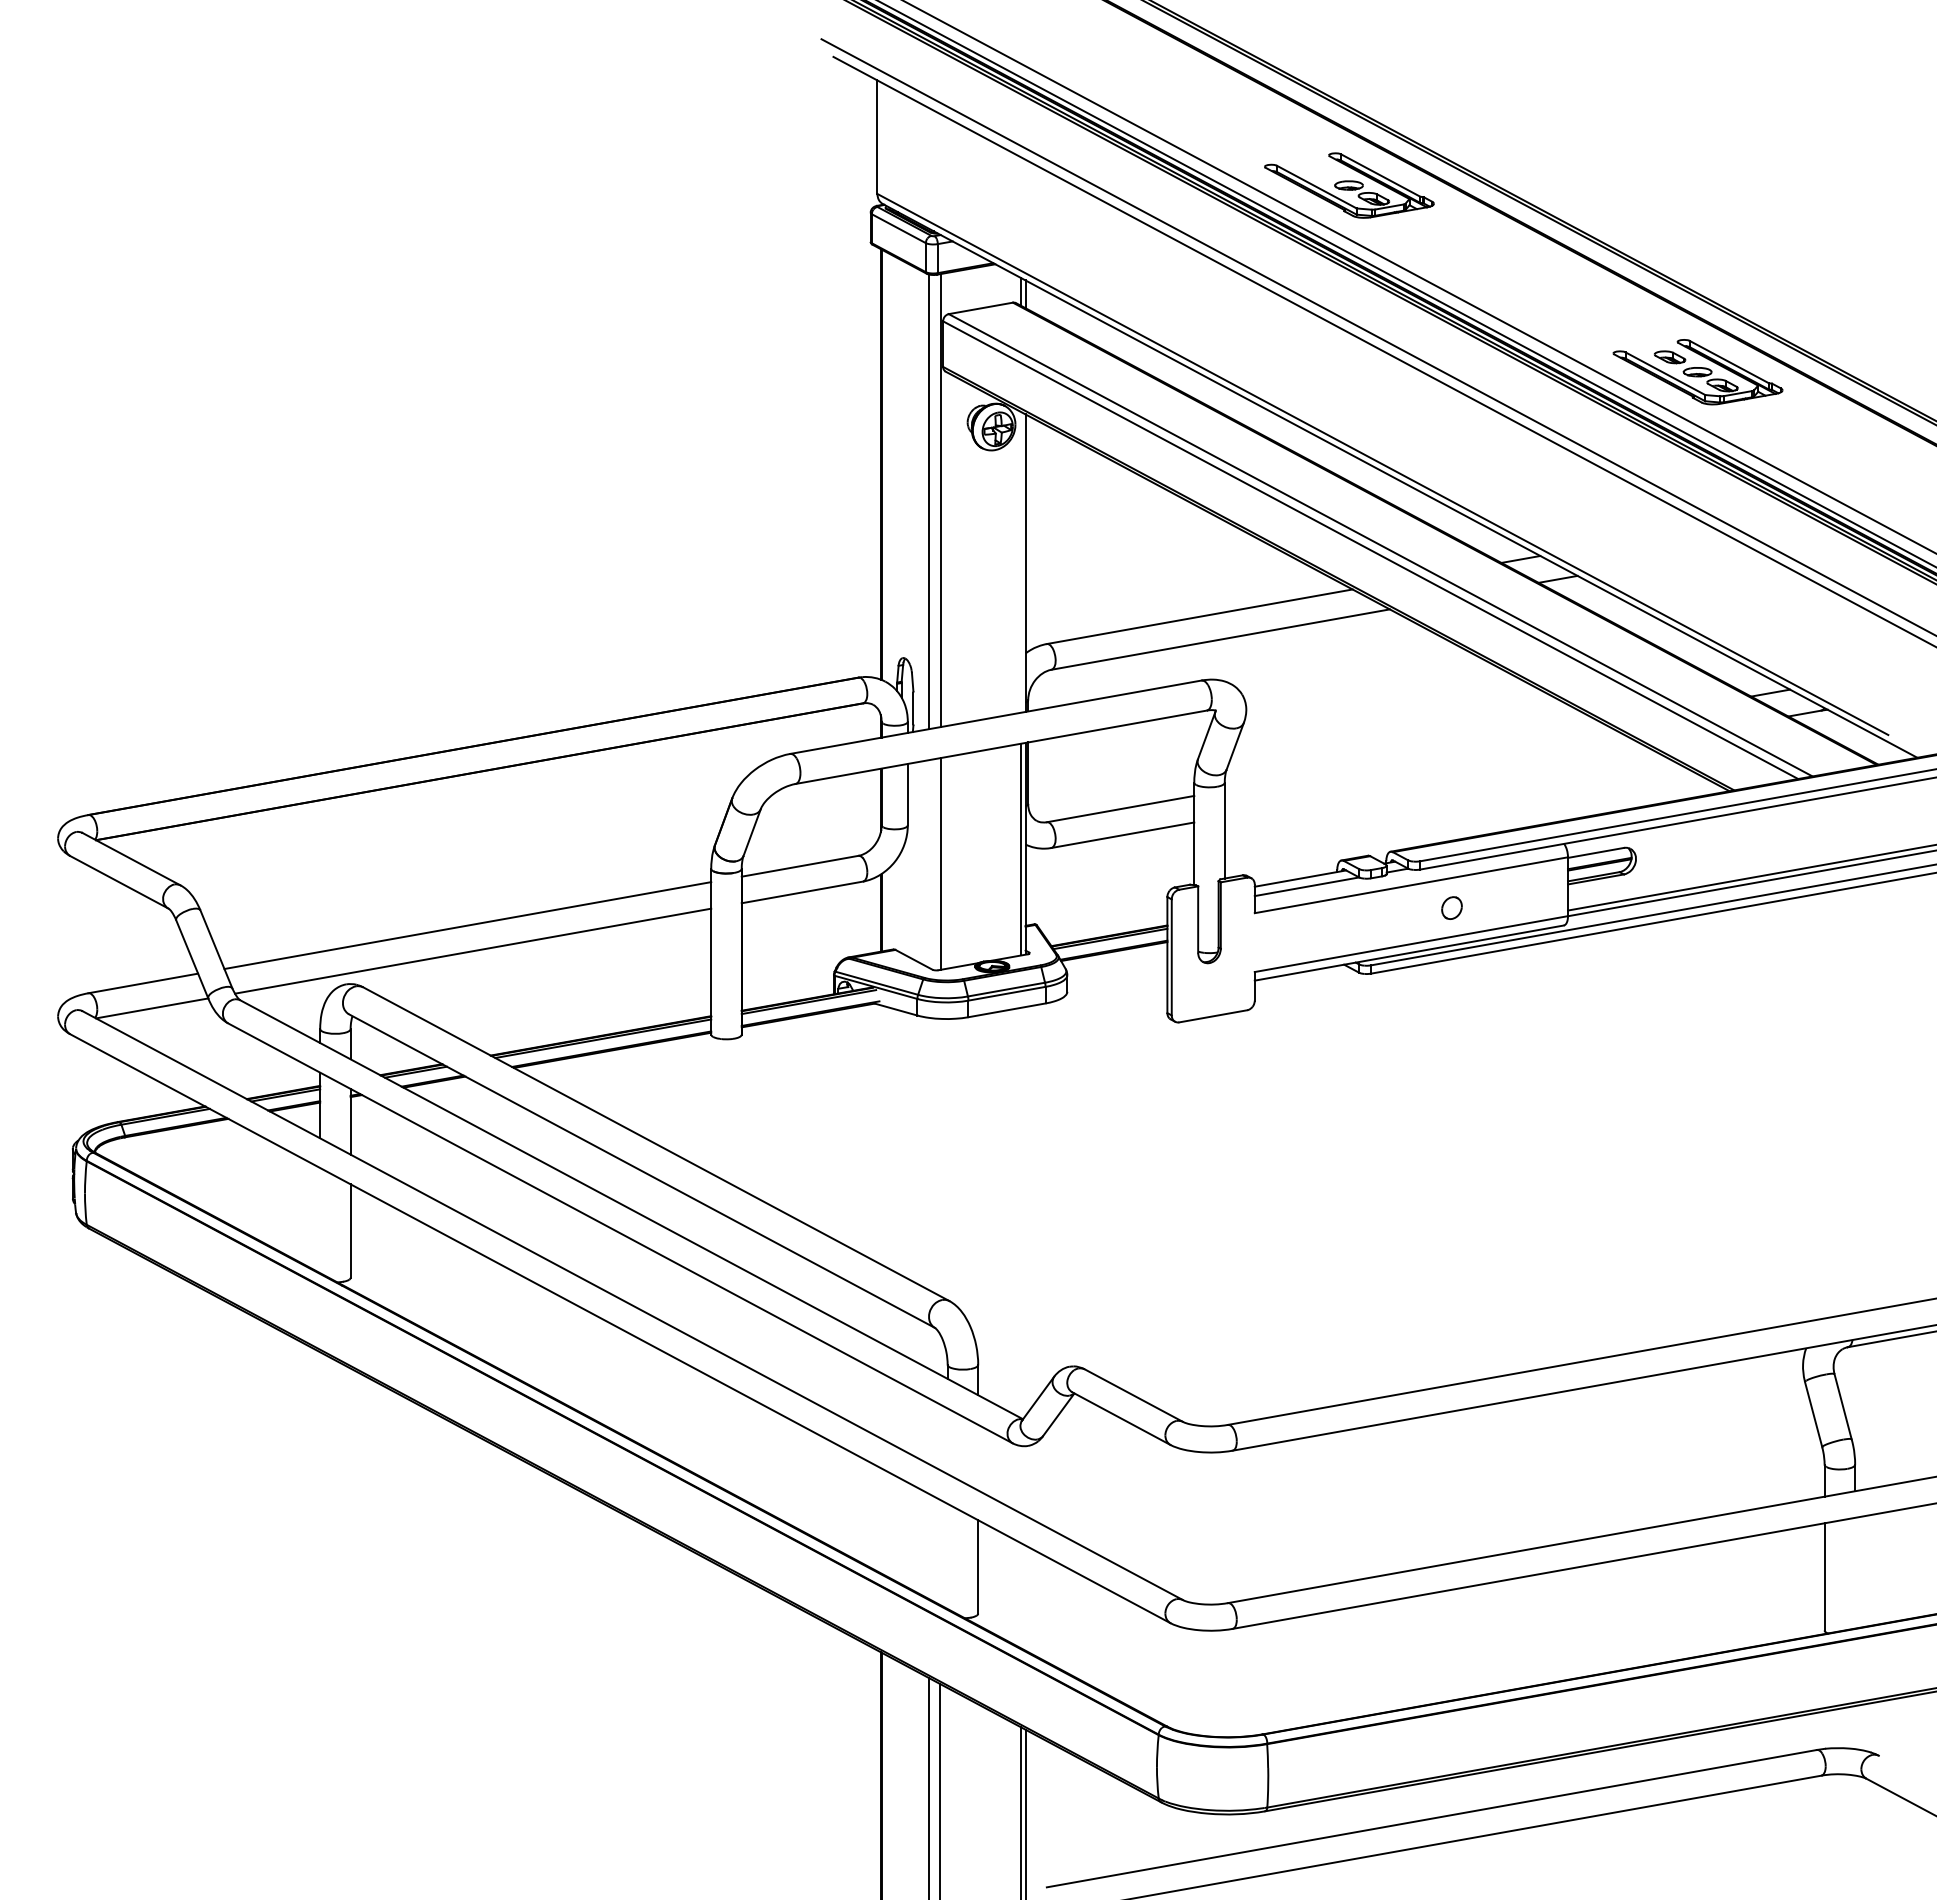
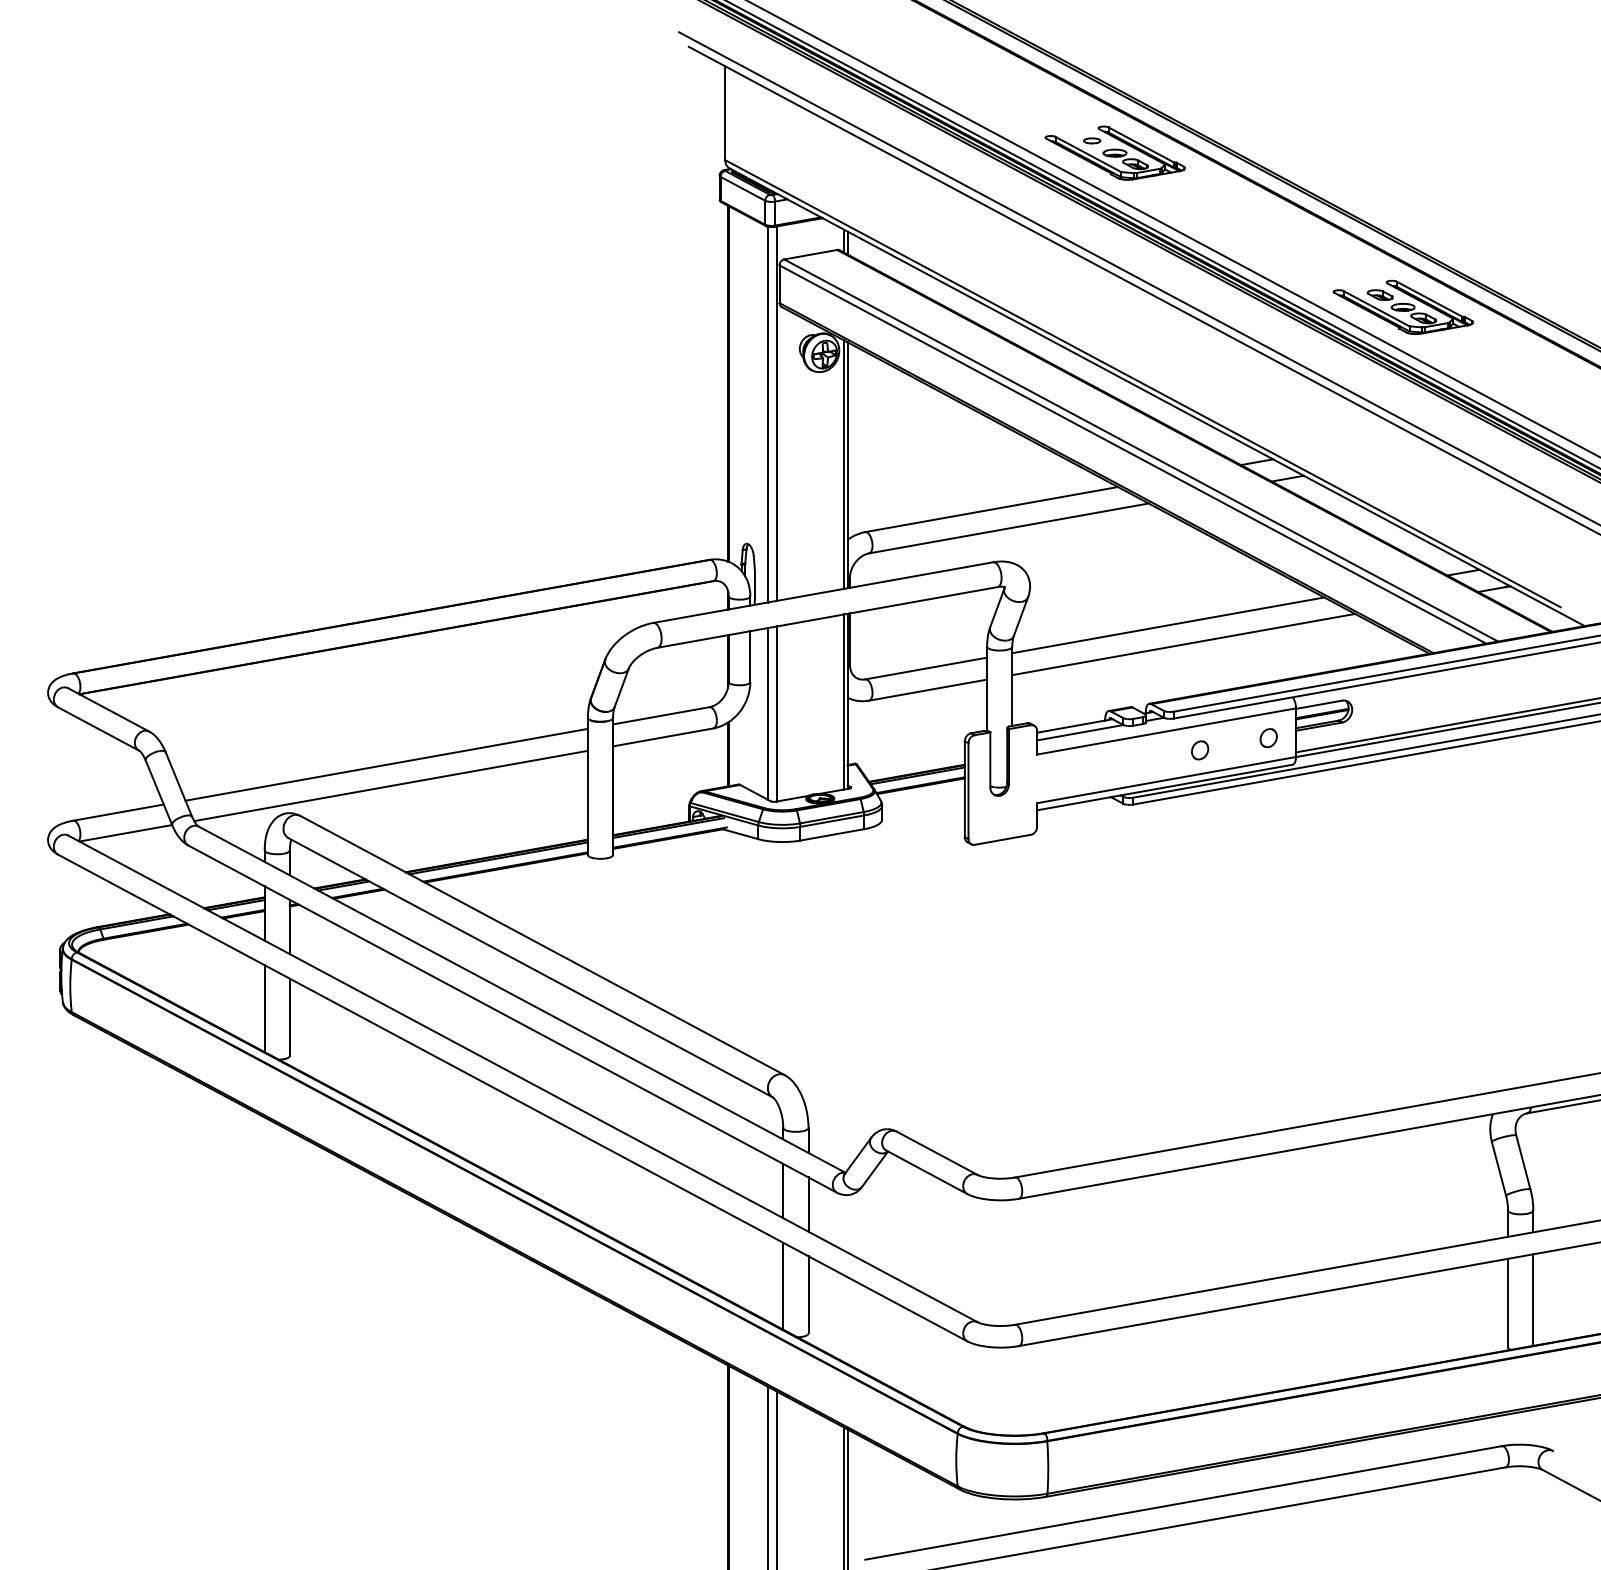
part: (1321, 170) -> (1092, 140), added
line: (1021, 562) -> (844, 464), added
line: (1413, 756) -> (1168, 625), added
line: (1431, 780) -> (1183, 644), added
line: (928, 863) -> (767, 713), added
part: (1534, 893) -> (1268, 738), added
line: (320, 1220) -> (264, 1008), added
line: (947, 1441) -> (783, 1191), added
line: (978, 1457) -> (808, 1204), added
line: (947, 1556) -> (783, 1286), added
line: (1855, 1572) -> (1533, 1299), added

